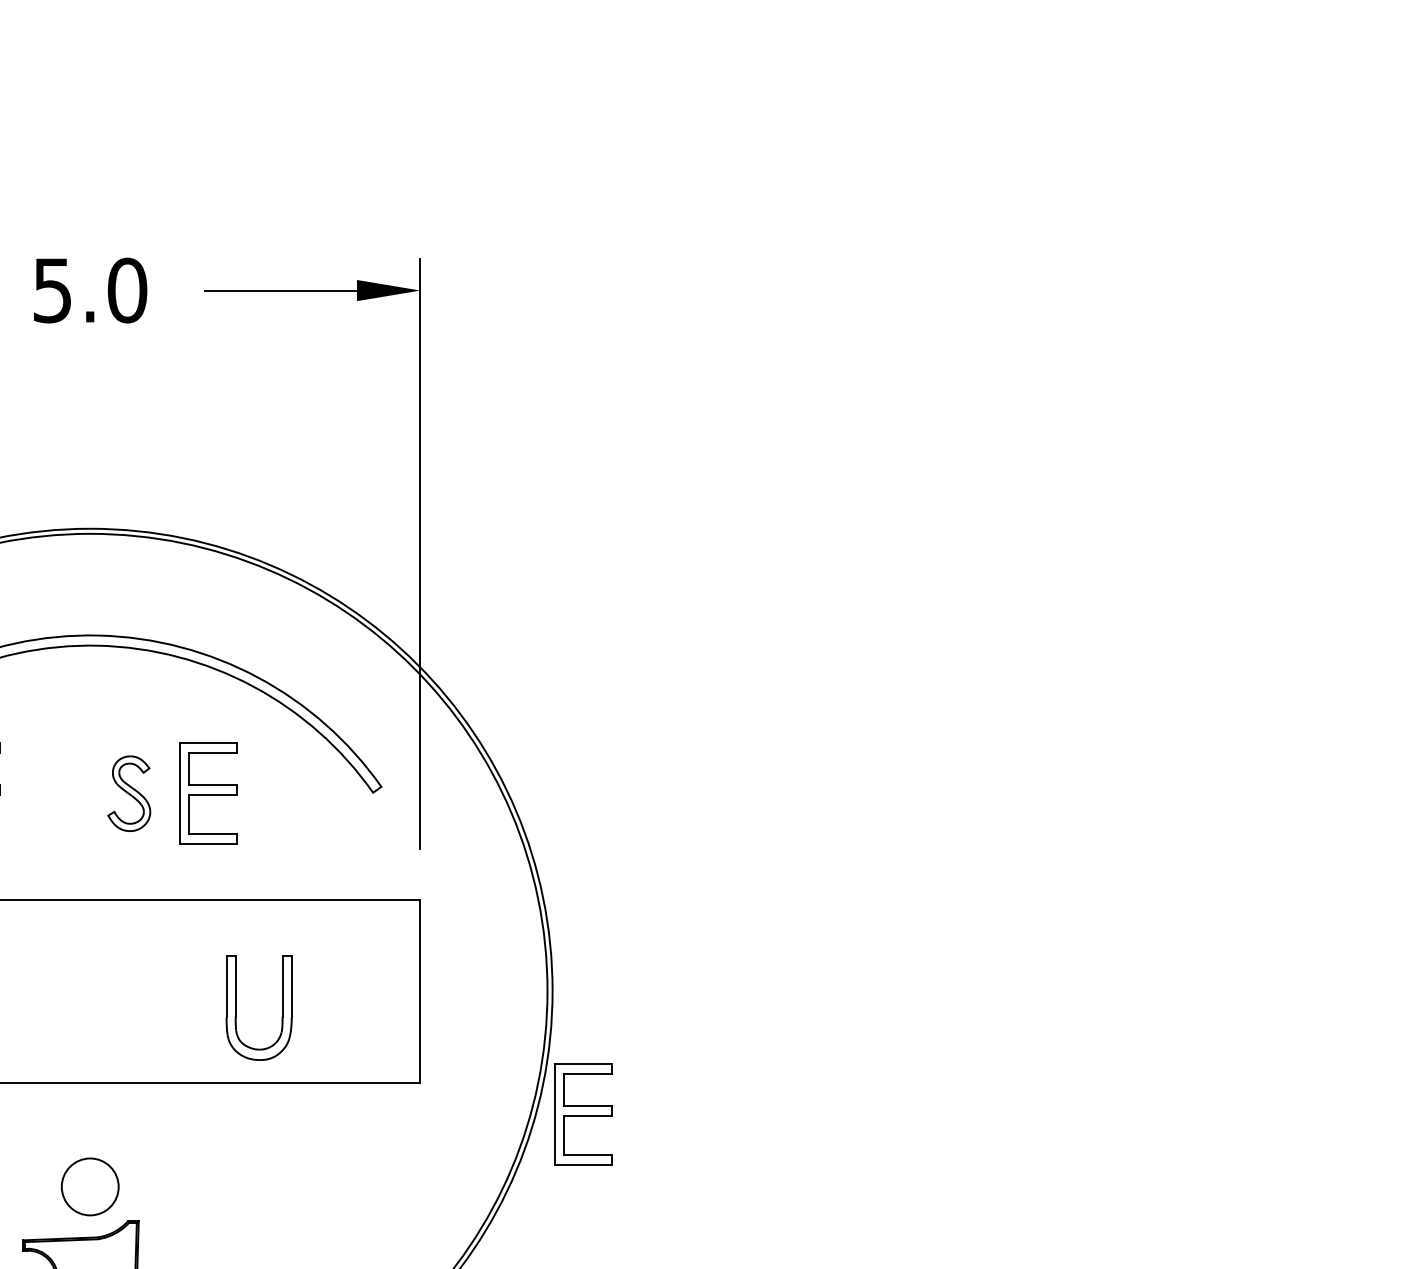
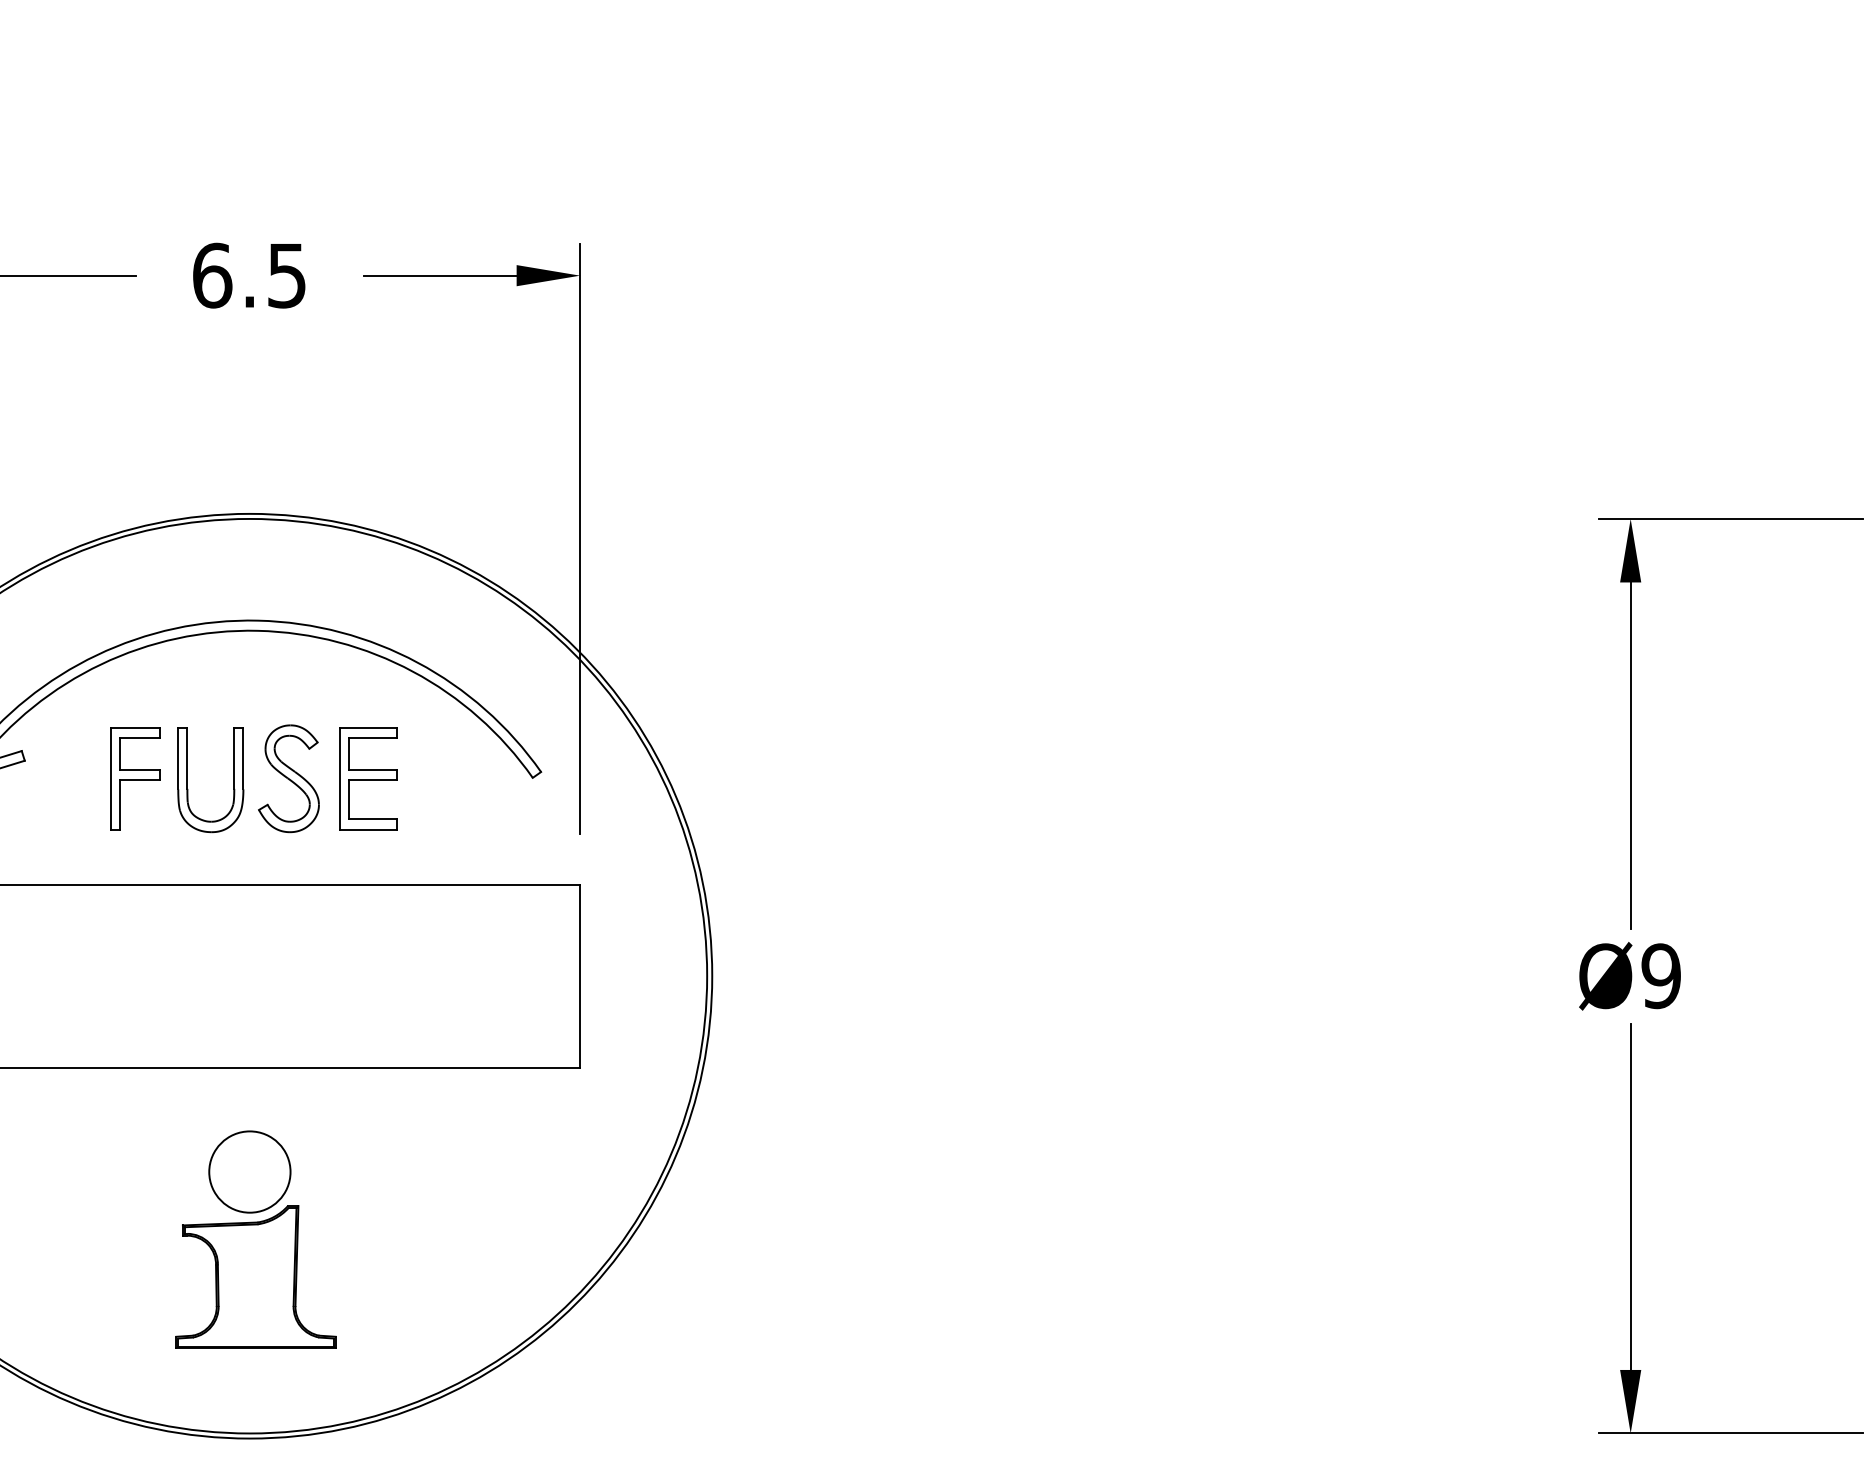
text: (89, 290) -> (249, 275), 5.0 -> 6.5
part: (128, 793) -> (288, 778), size x1.43
part: (235, 1008) -> (187, 780), moved
part: (583, 1114) -> (743, 1099), removed
circle: (89, 1186) -> (249, 1171), size x1.43

